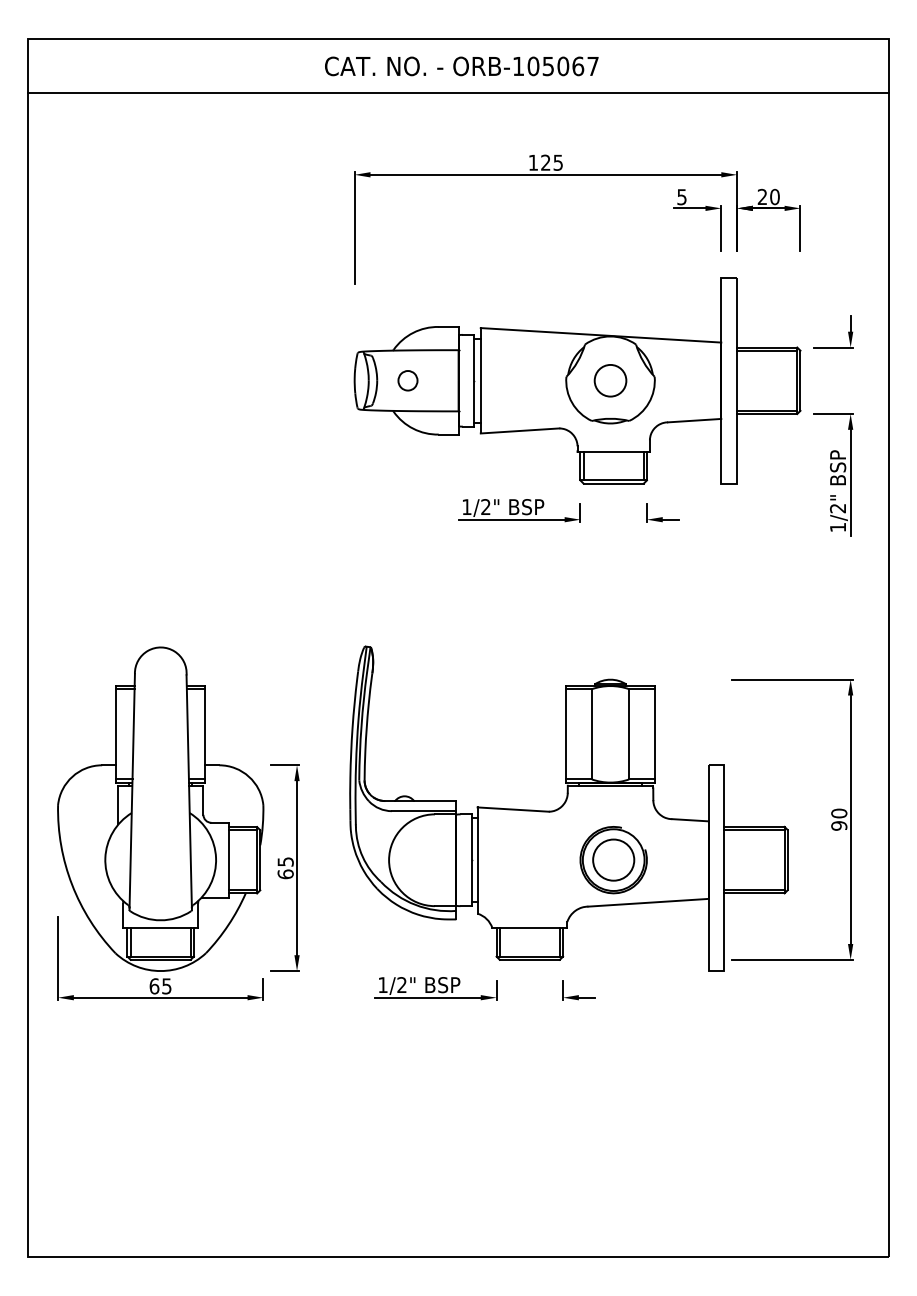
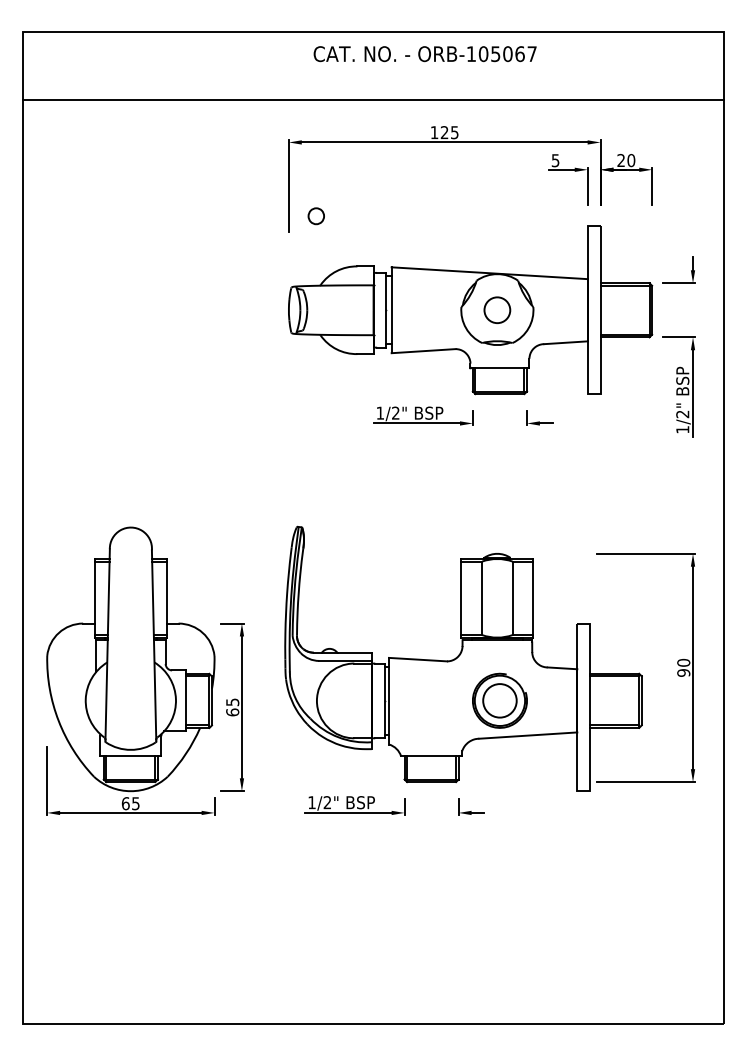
text: (460, 66) -> (424, 54), moved
line: (458, 92) -> (373, 99), moved
part: (406, 381) -> (315, 216), moved

